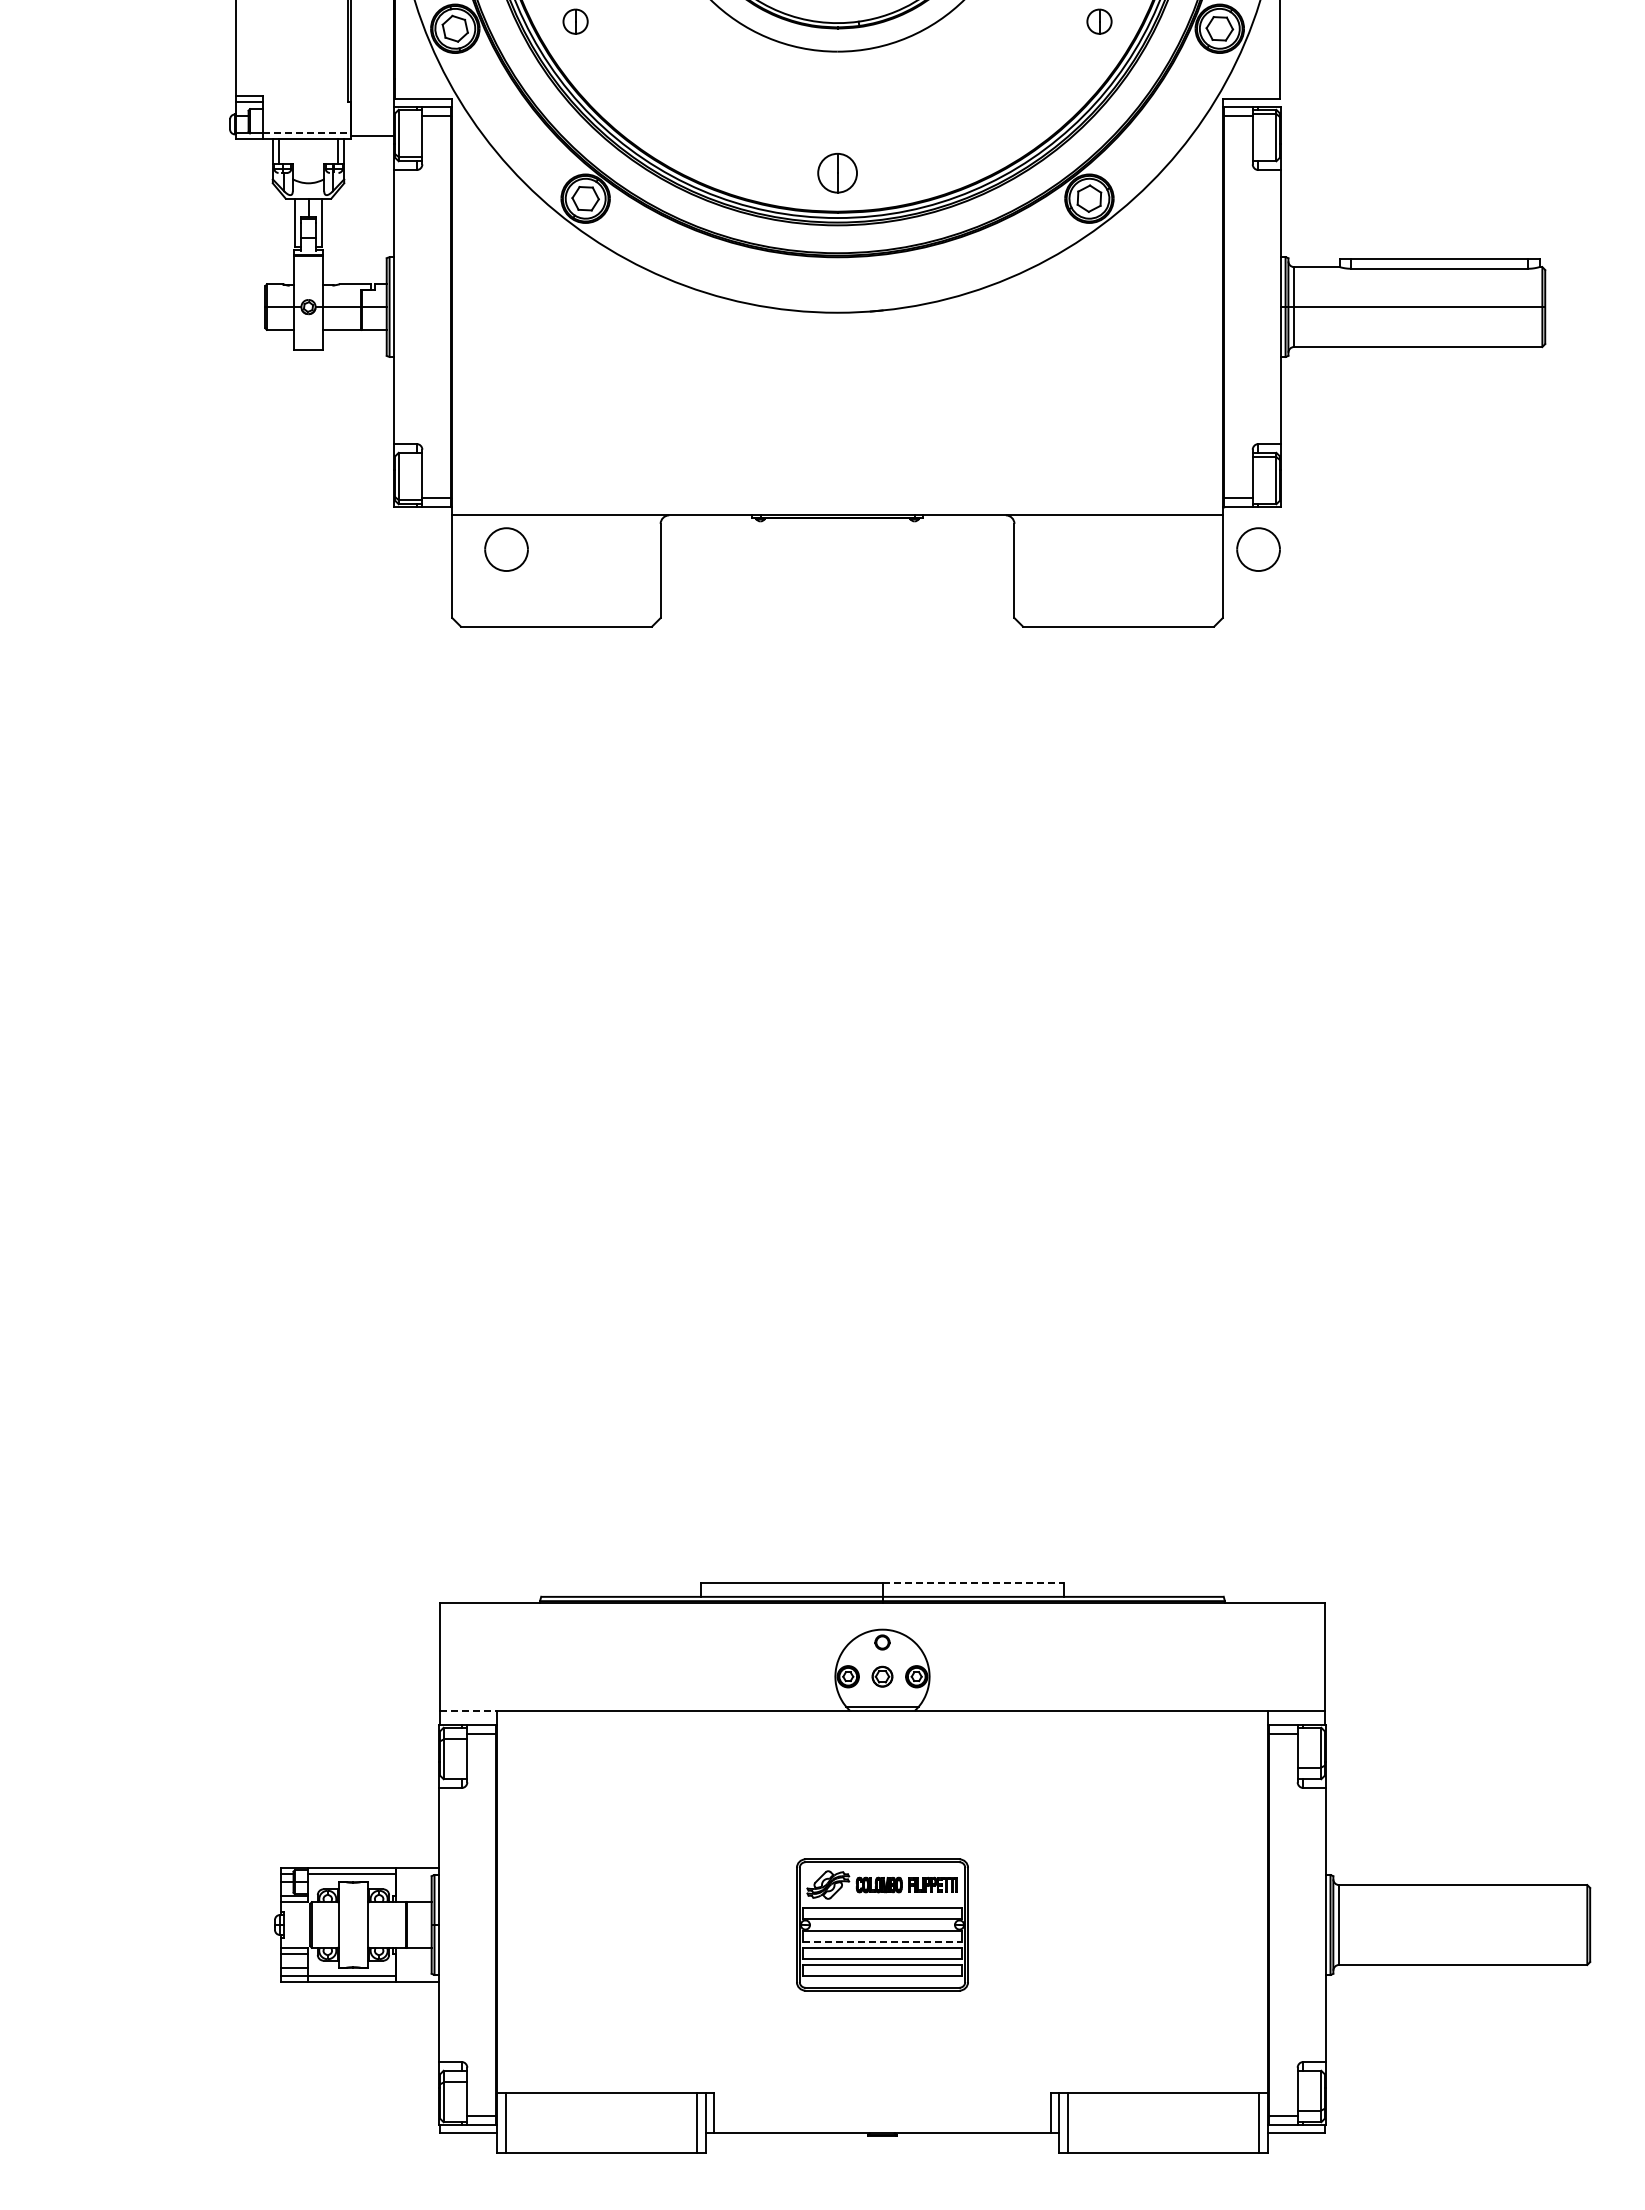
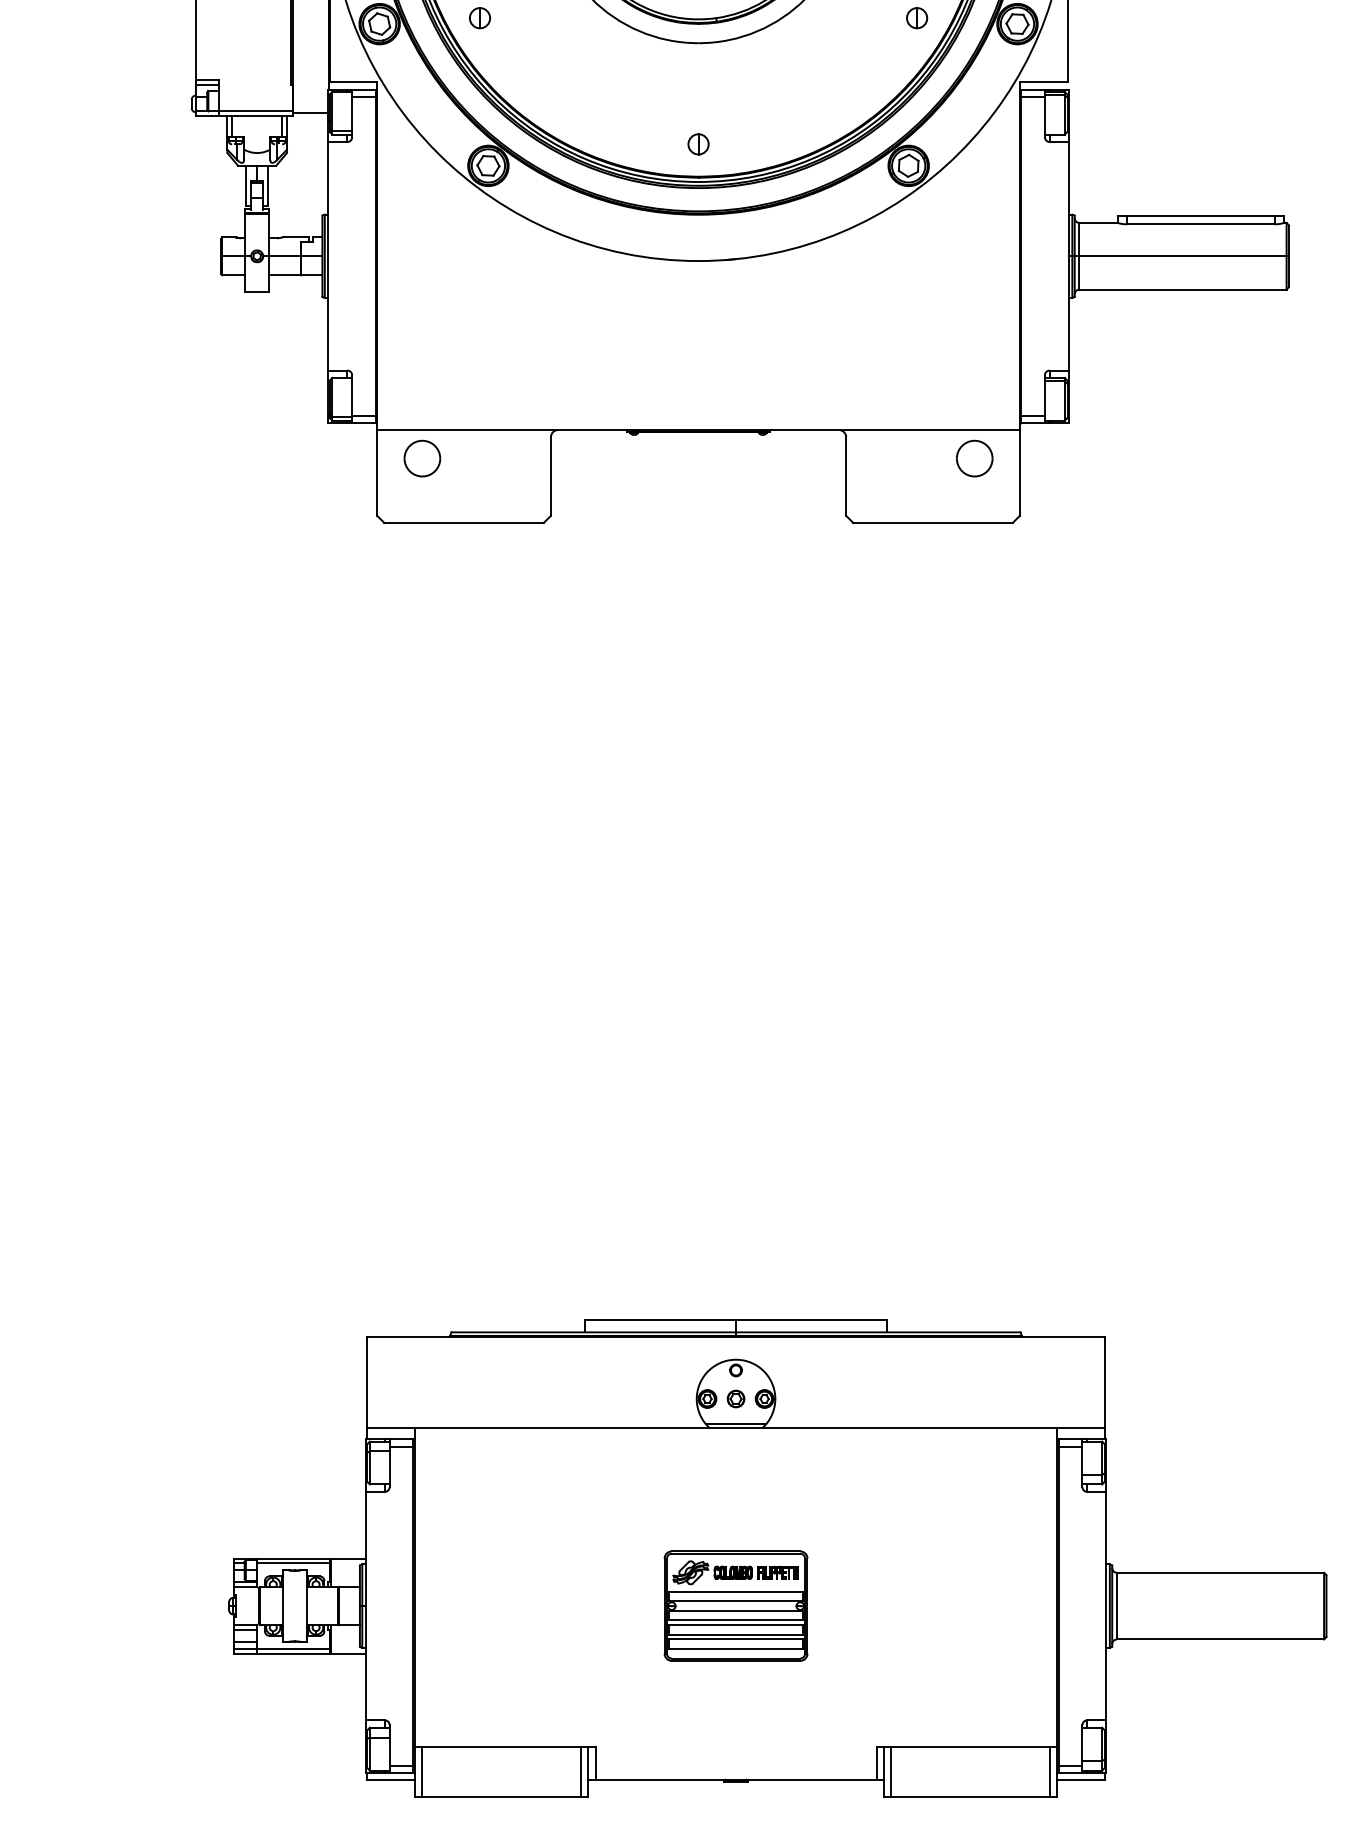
line: (307, 133) -> (256, 111), dashed -> solid
part: (837, 172) -> (698, 144), size x0.62
part: (1258, 549) -> (974, 458), moved
line: (973, 1582) -> (811, 1320), dashed -> solid
line: (468, 1711) -> (390, 1428), dashed -> solid
line: (882, 1942) -> (736, 1620), dashed -> solid

